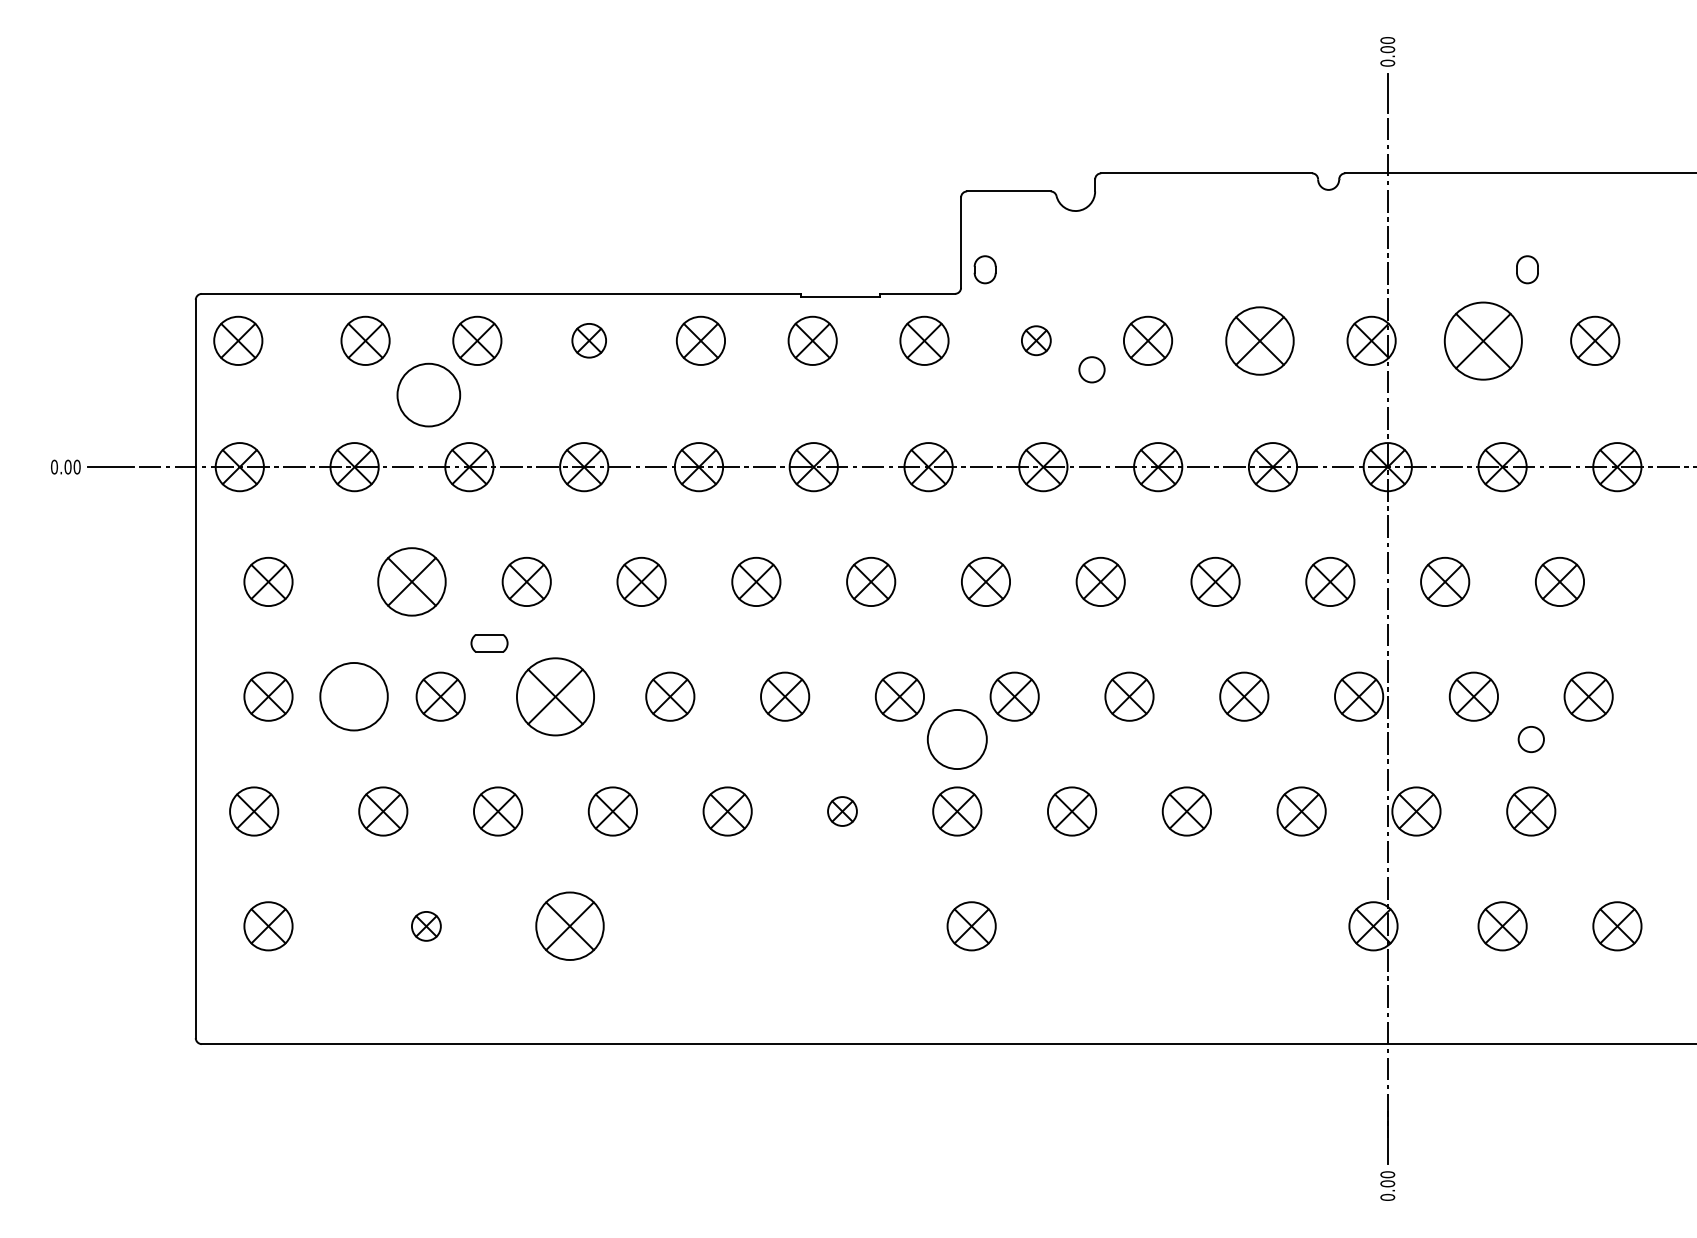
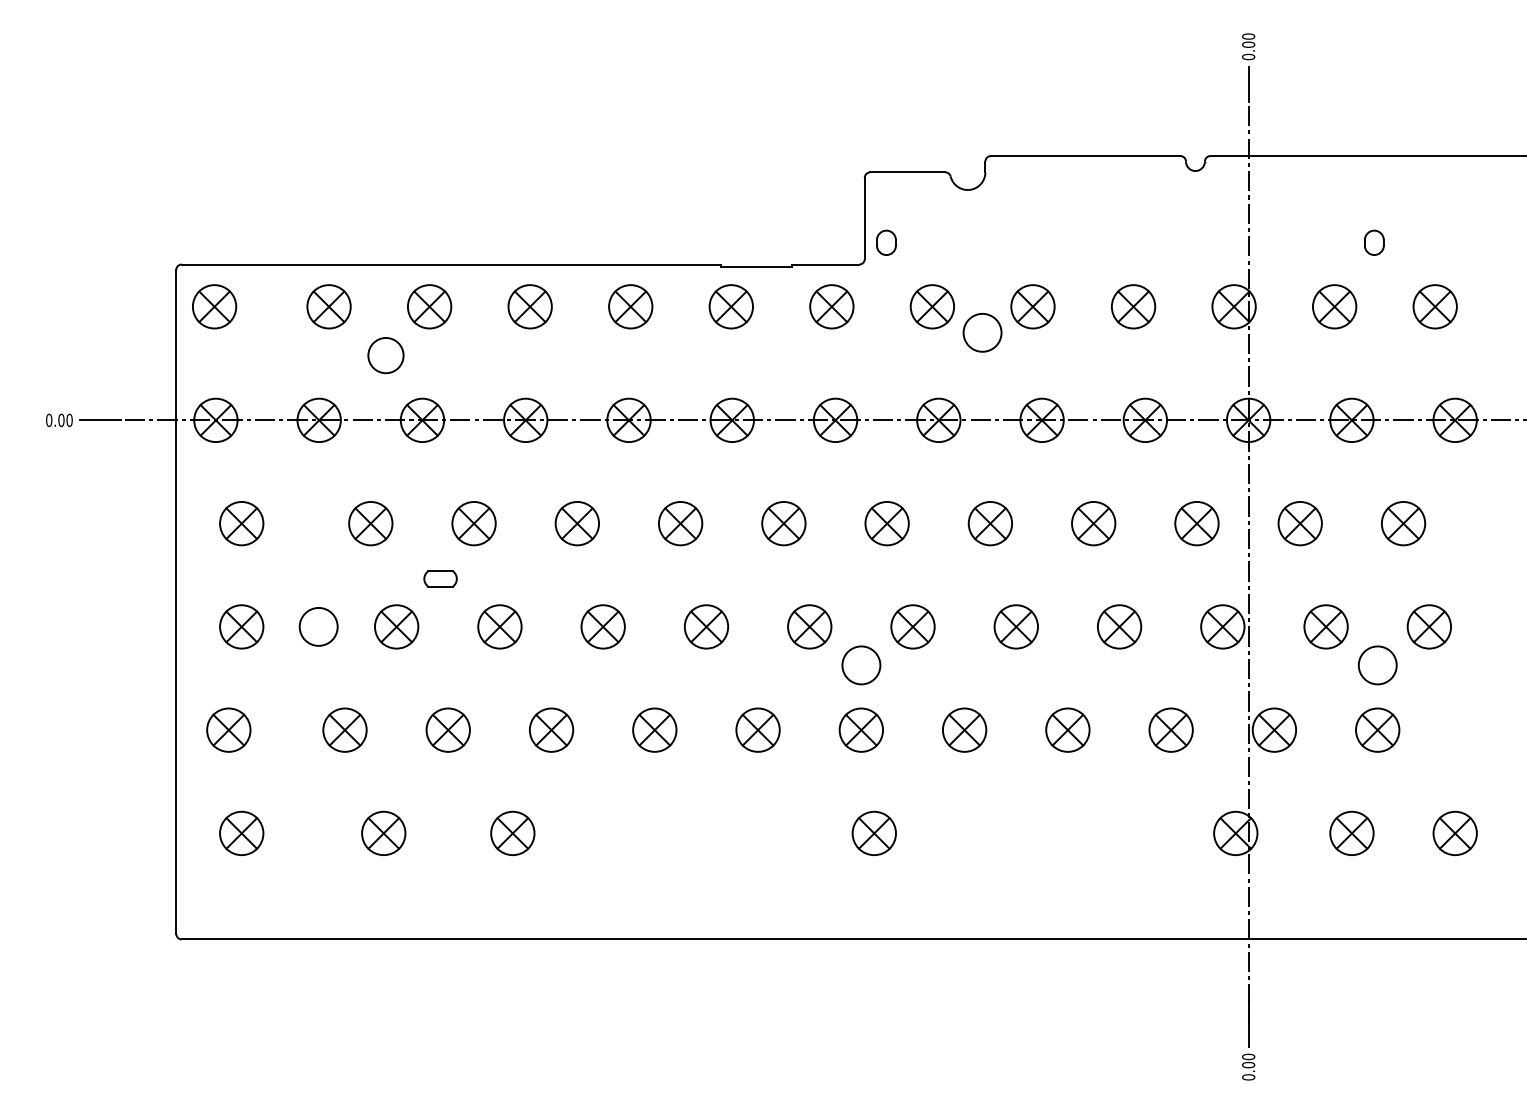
part: (589, 340) -> (530, 306), size x1.43
part: (1036, 340) -> (932, 306), size x1.67
part: (1259, 340) -> (1133, 306), size x0.71
part: (1483, 340) -> (1334, 306), size x0.62
circle: (1091, 369) -> (982, 332), size x1.67
circle: (428, 394) -> (385, 355), size x0.62
part: (411, 581) -> (370, 523), size x0.71
circle: (353, 696) -> (318, 626), size x0.62
part: (555, 696) -> (499, 626), size x0.62
circle: (957, 739) -> (861, 665), size x0.71
circle: (1531, 739) -> (1377, 665), size x1.67
part: (842, 811) -> (758, 730), size x1.67
part: (426, 926) -> (383, 833), size x1.67
part: (569, 926) -> (512, 833), size x0.71

